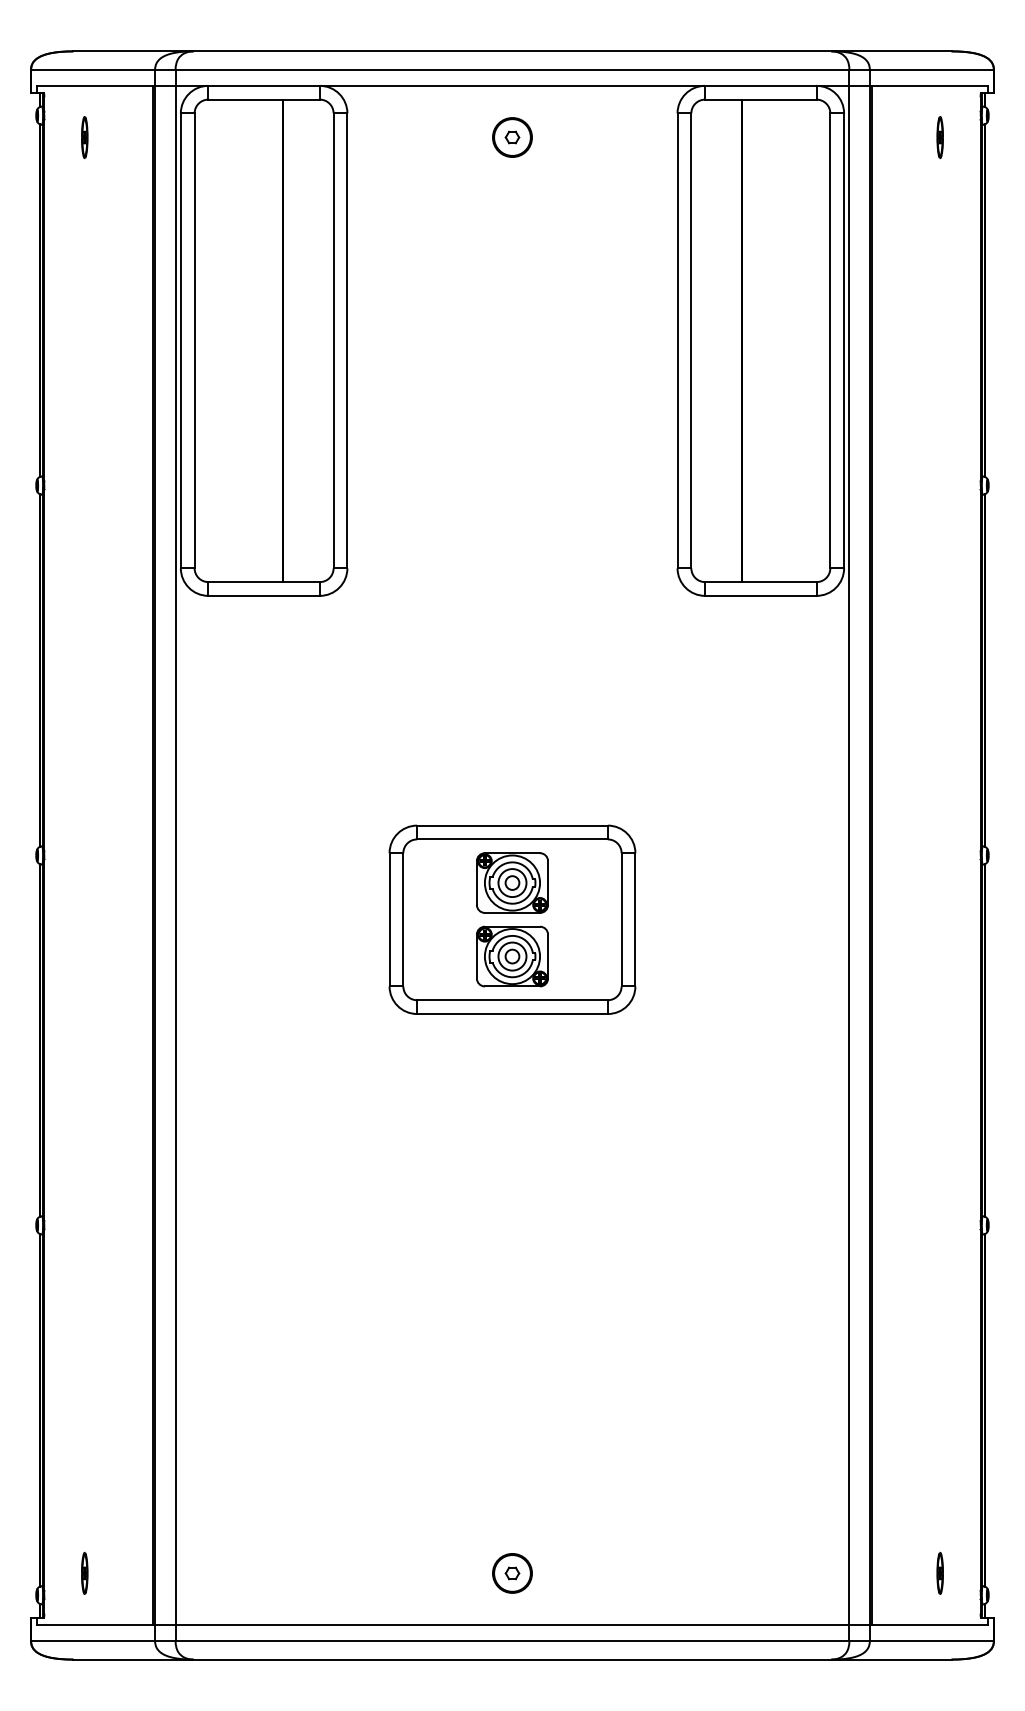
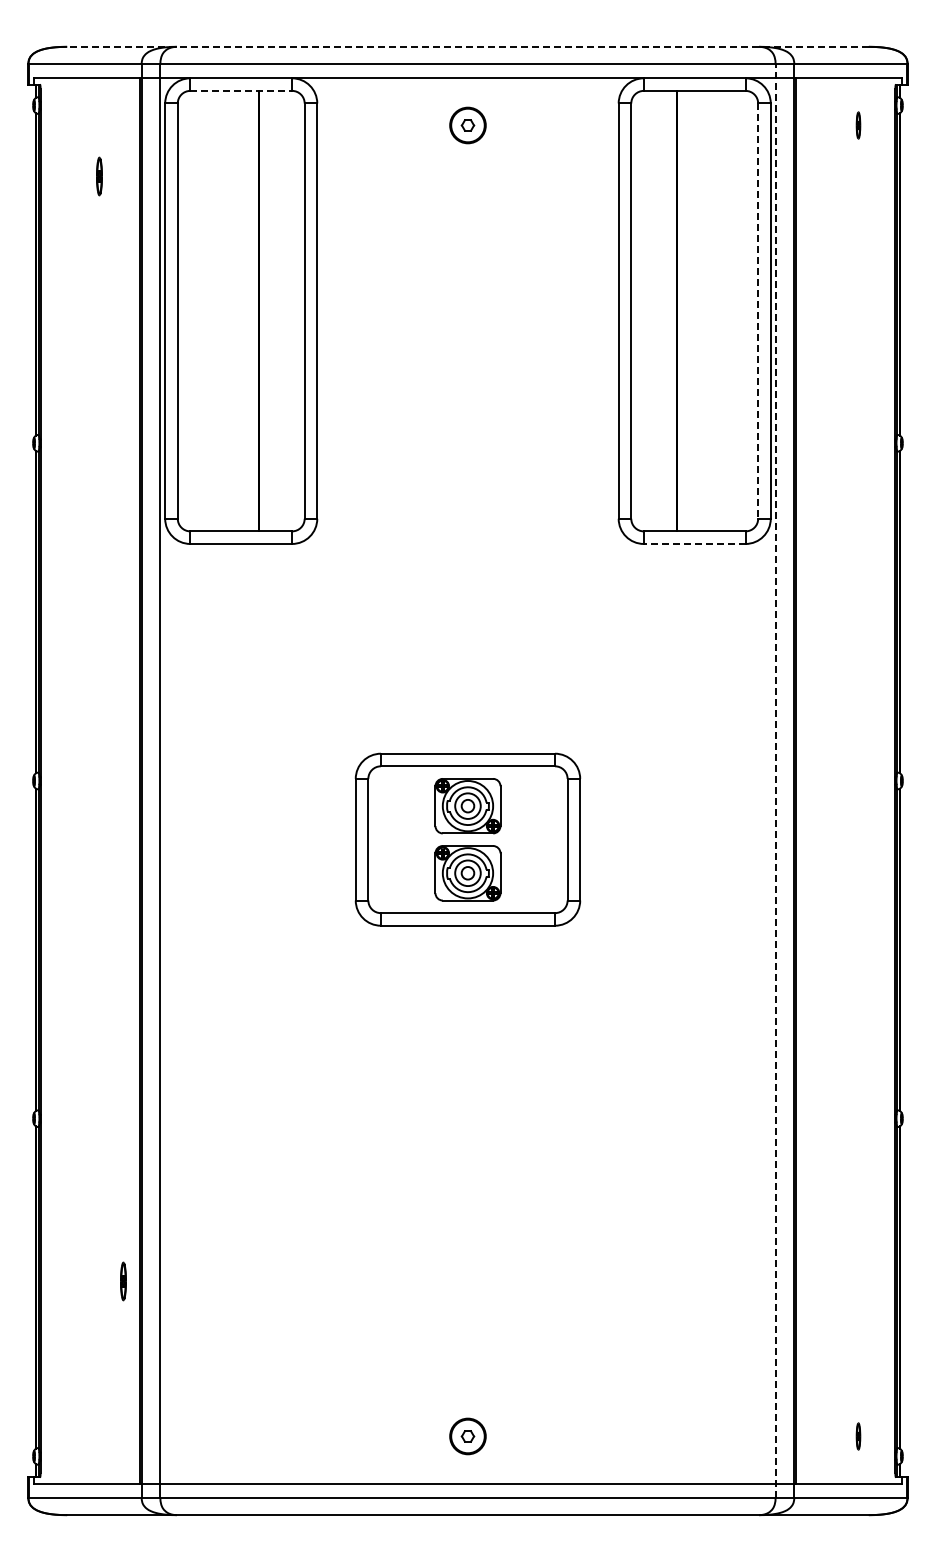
line: (513, 51) -> (468, 46), solid -> dashed
line: (264, 99) -> (241, 90), solid -> dashed
part: (84, 137) -> (99, 176), moved
part: (940, 137) -> (858, 125), size x0.7
line: (830, 341) -> (758, 311), solid -> dashed
line: (760, 595) -> (694, 543), solid -> dashed
line: (849, 854) -> (775, 780), solid -> dashed
part: (84, 1573) -> (123, 1281), moved
part: (940, 1573) -> (858, 1436), size x0.7

